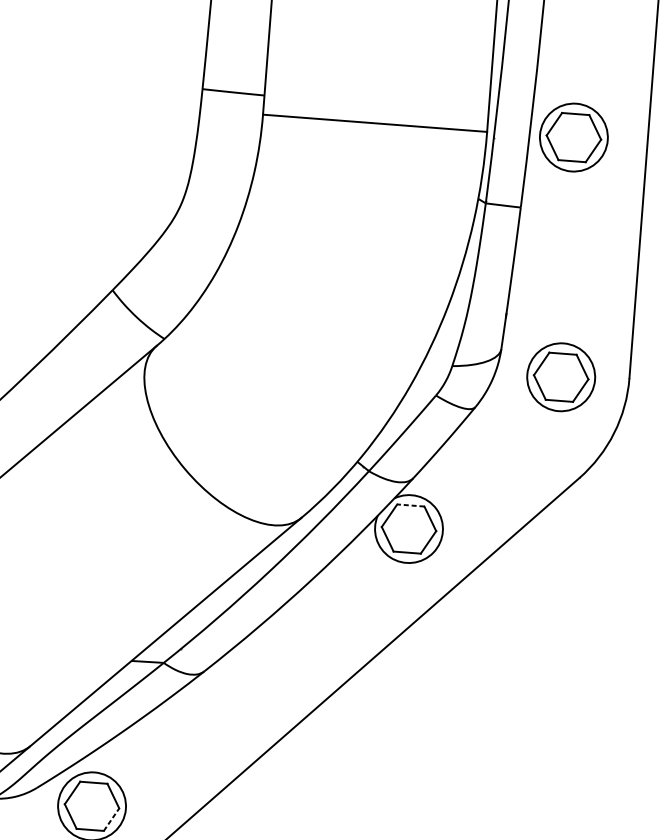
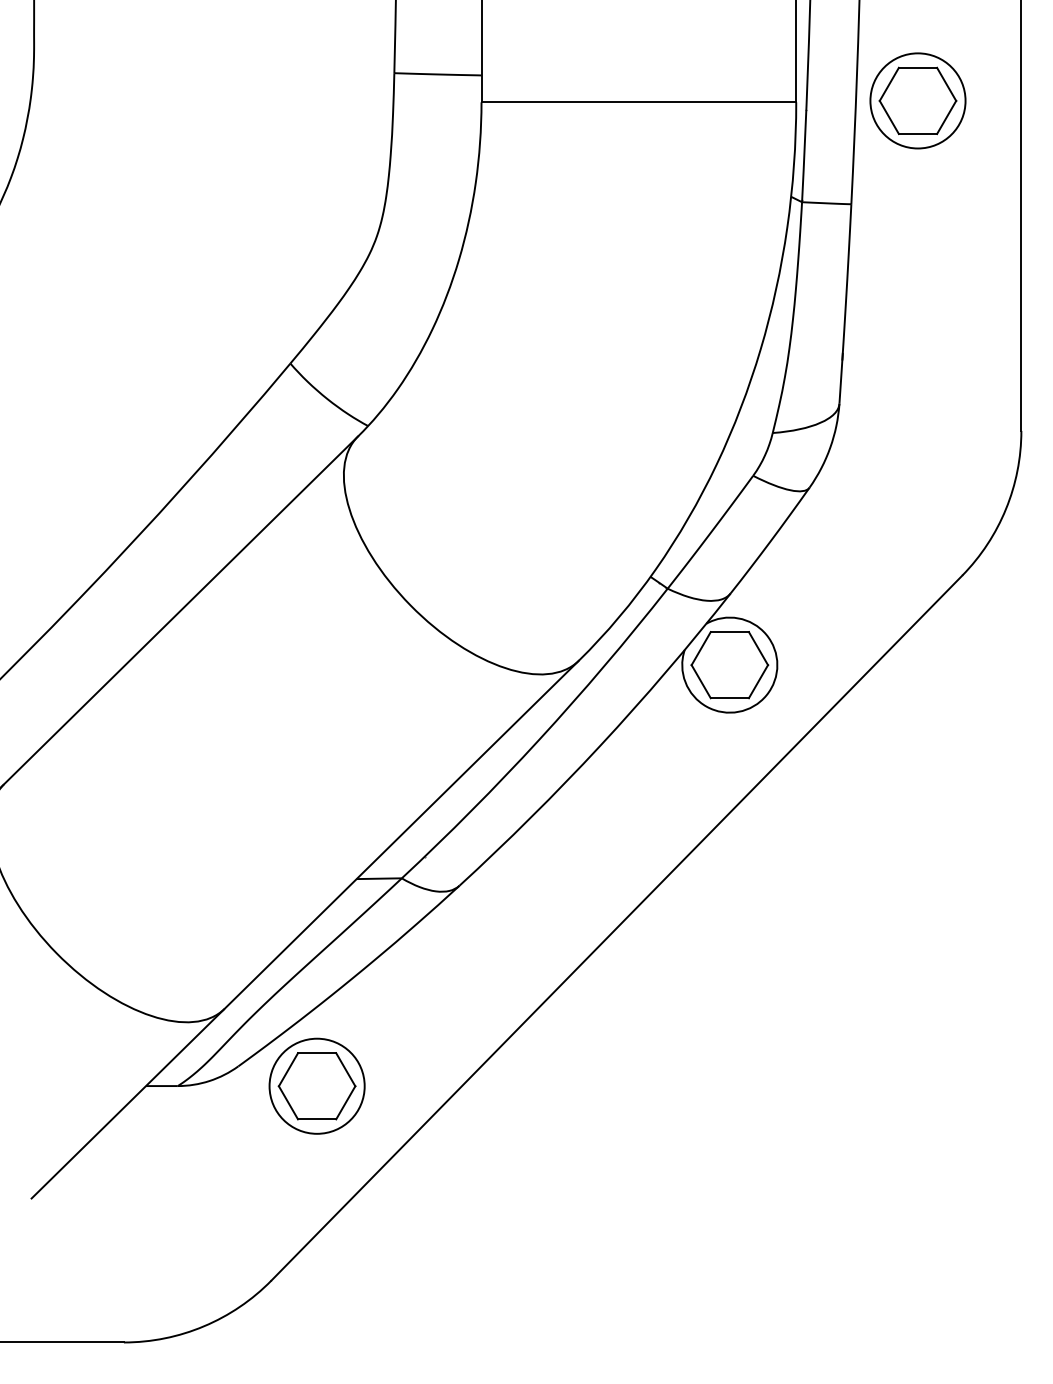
part: (560, 376) -> (925, 436), removed
line: (410, 505) -> (729, 632), dashed -> solid
line: (112, 819) -> (346, 1102), dashed -> solid

